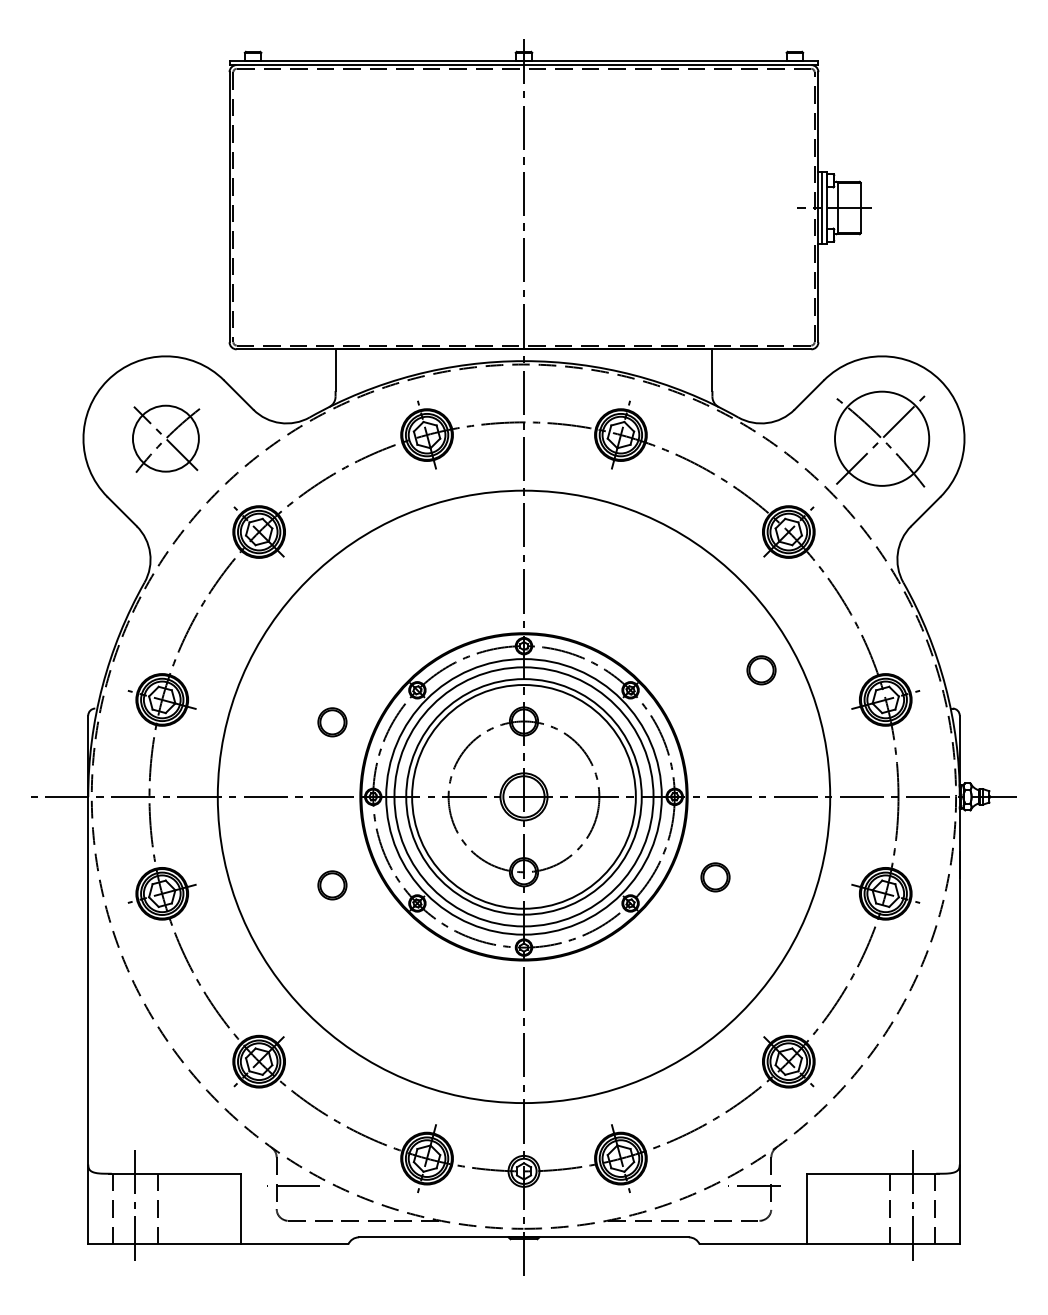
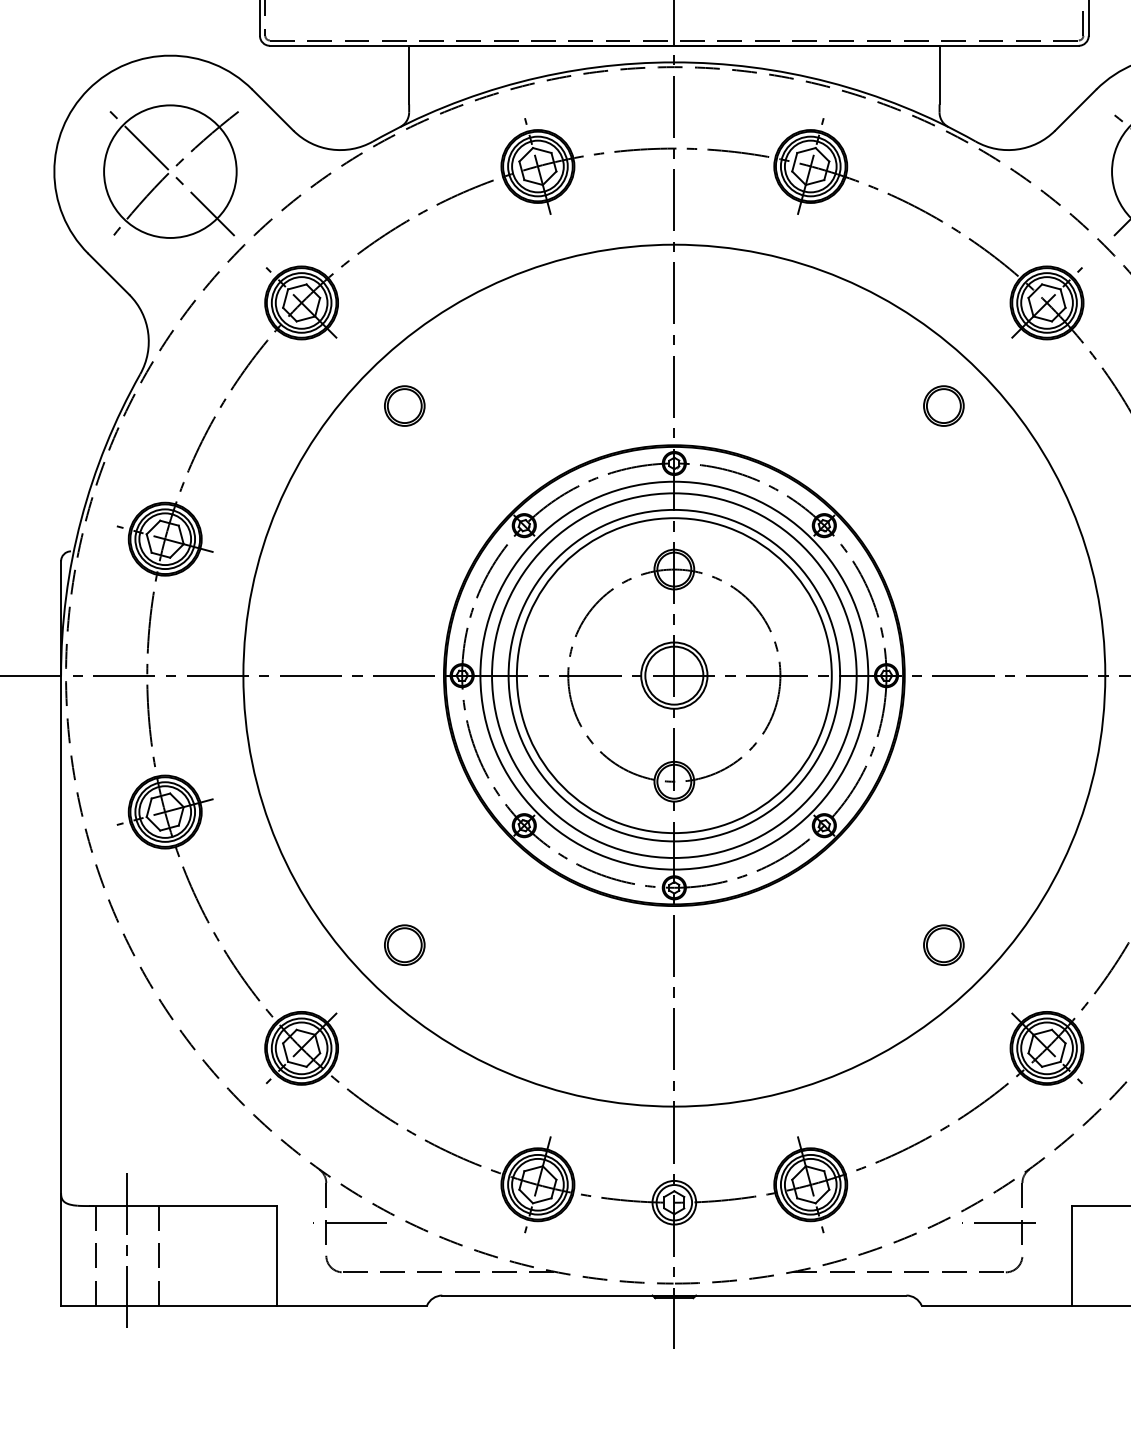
part: (165, 438) -> (169, 171), size x1.43
part: (761, 670) -> (943, 406), moved
part: (332, 722) -> (404, 406), moved
part: (715, 877) -> (943, 945), moved
part: (332, 885) -> (404, 945), moved

